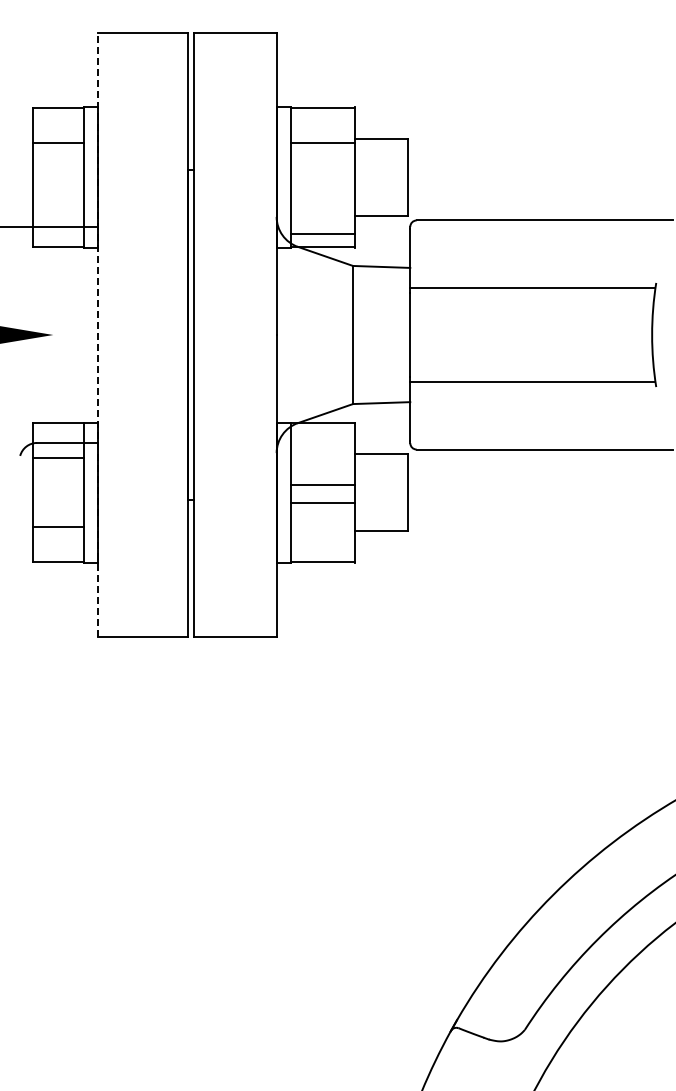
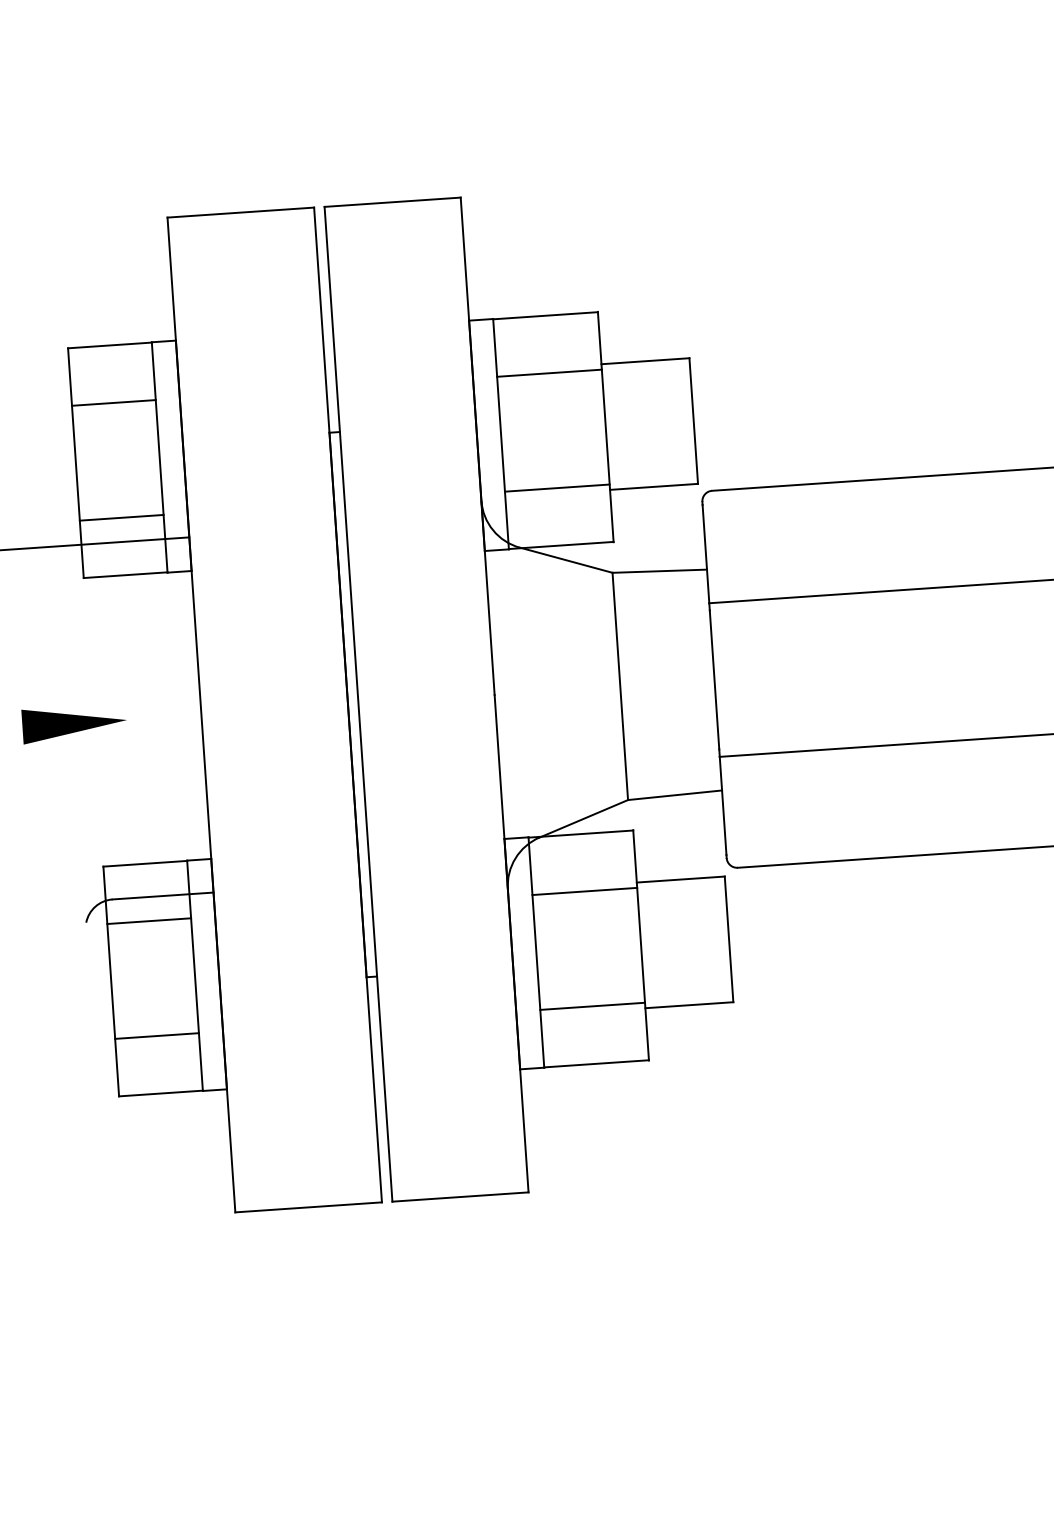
line: (57, 212) -> (120, 518), added
line: (322, 234) -> (556, 488), moved
line: (98, 334) -> (201, 714), dashed -> solid
line: (322, 484) -> (583, 891), moved
line: (322, 503) -> (591, 1006), moved

